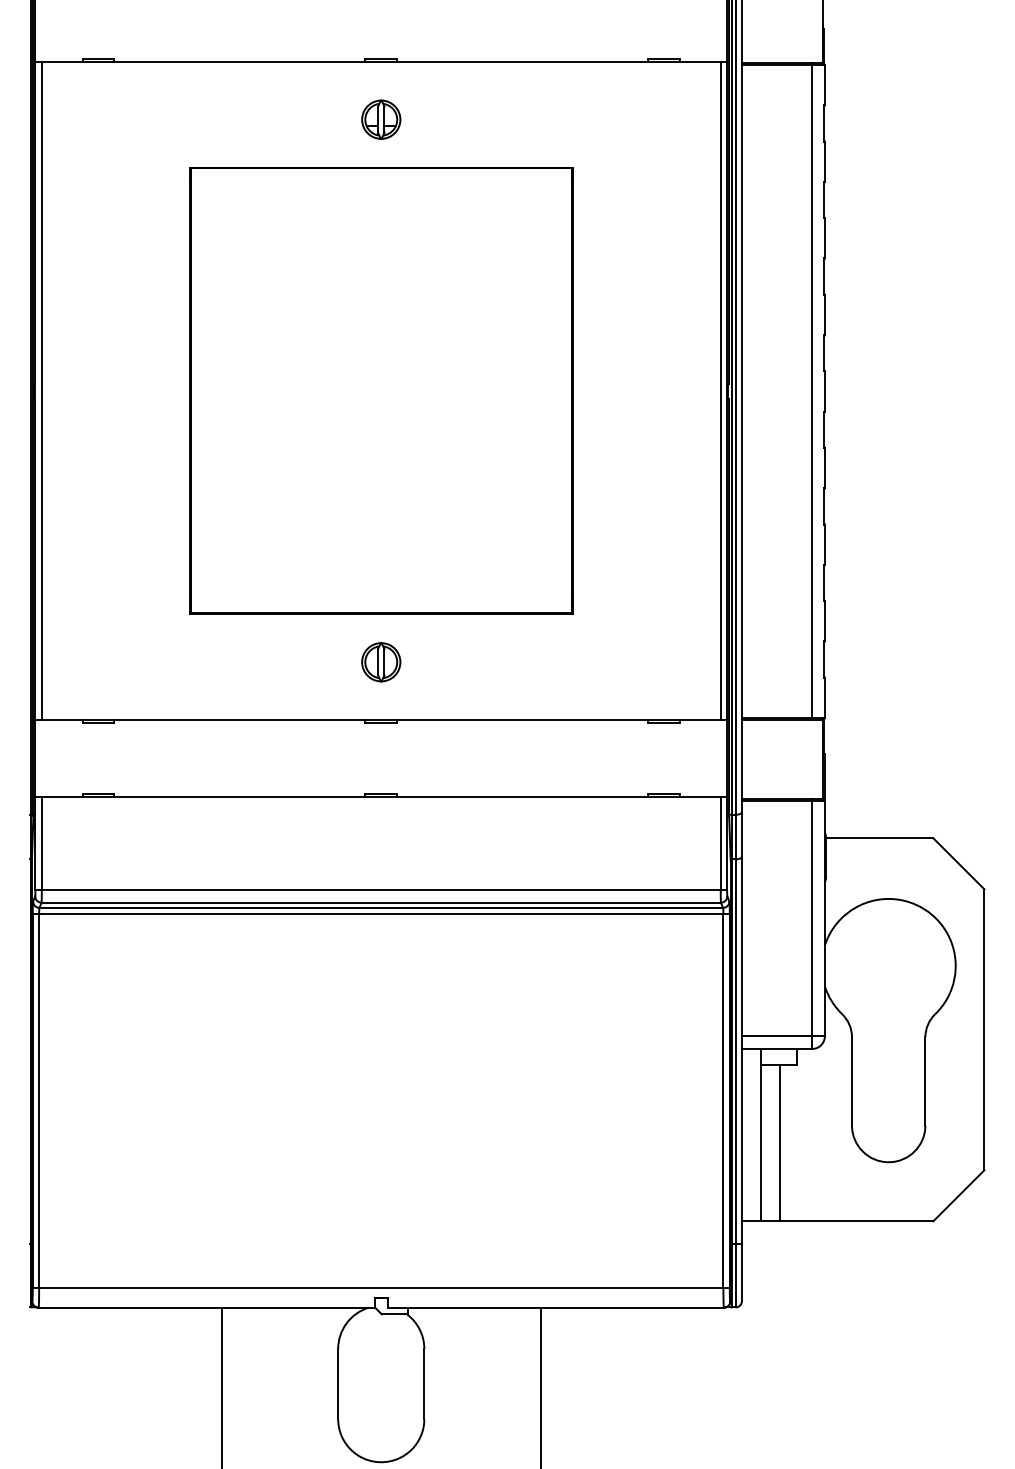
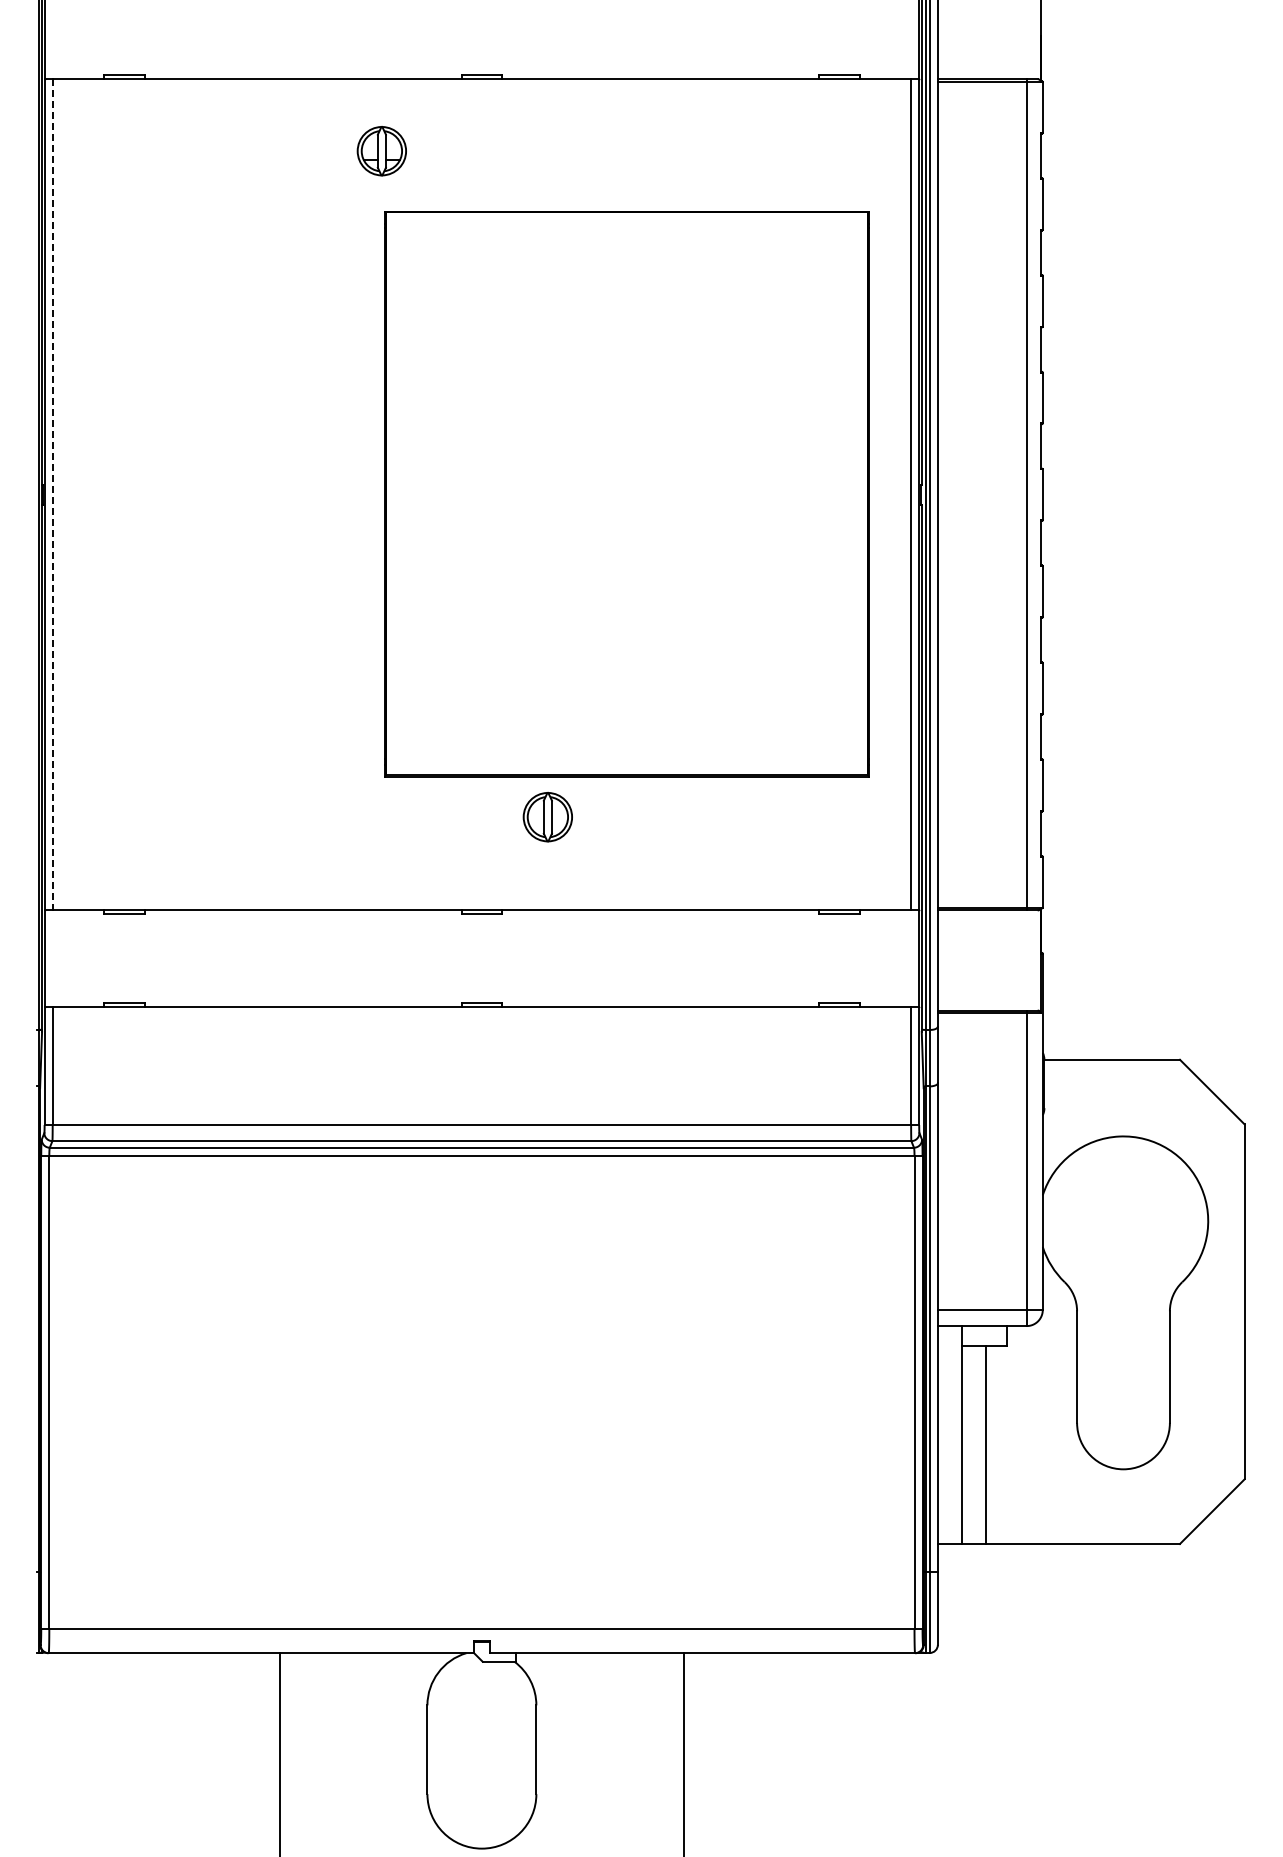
part: (380, 119) -> (381, 151), moved
line: (41, 391) -> (52, 494), solid -> dashed
part: (380, 391) -> (626, 494), moved
part: (380, 662) -> (547, 817), moved

